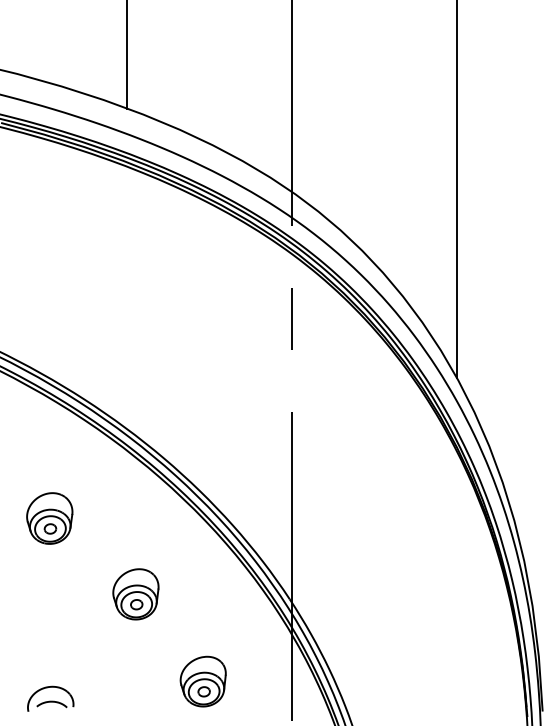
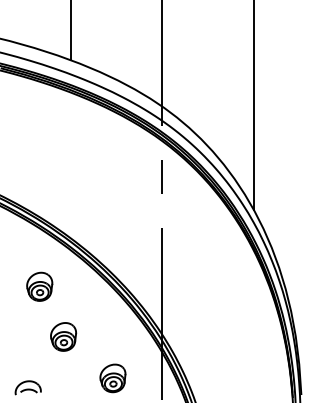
part: (49, 517) -> (39, 286), moved
part: (135, 593) -> (63, 336), moved

